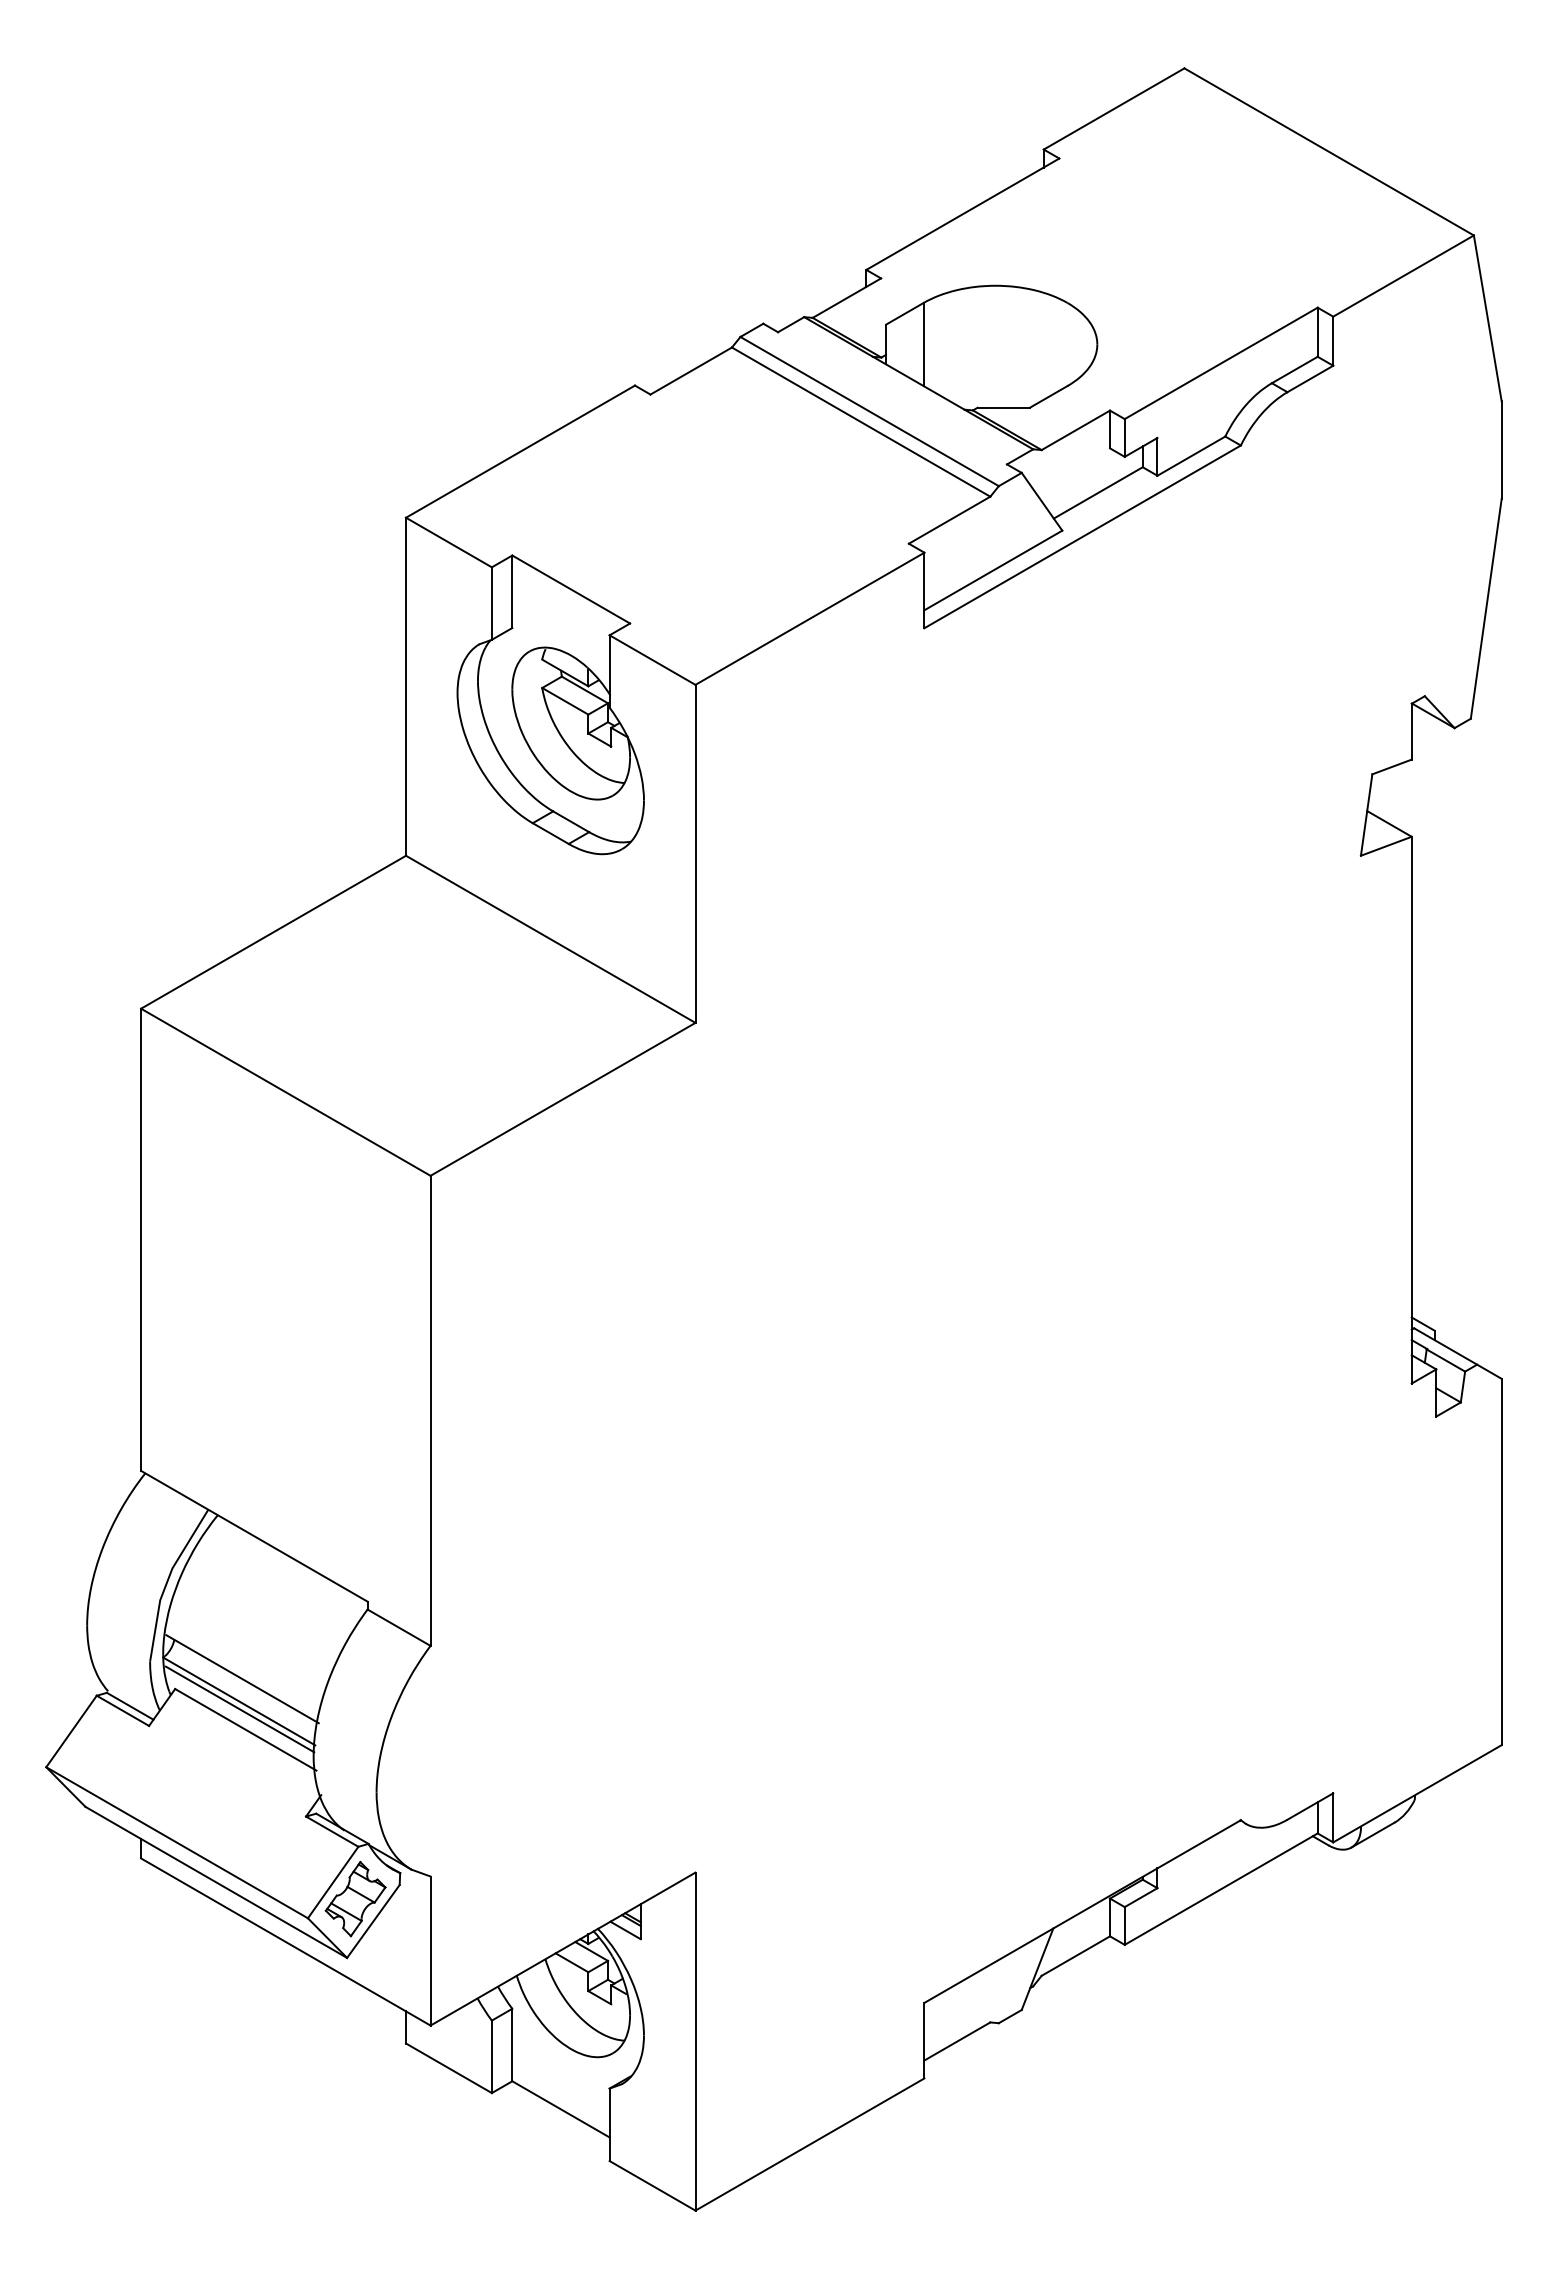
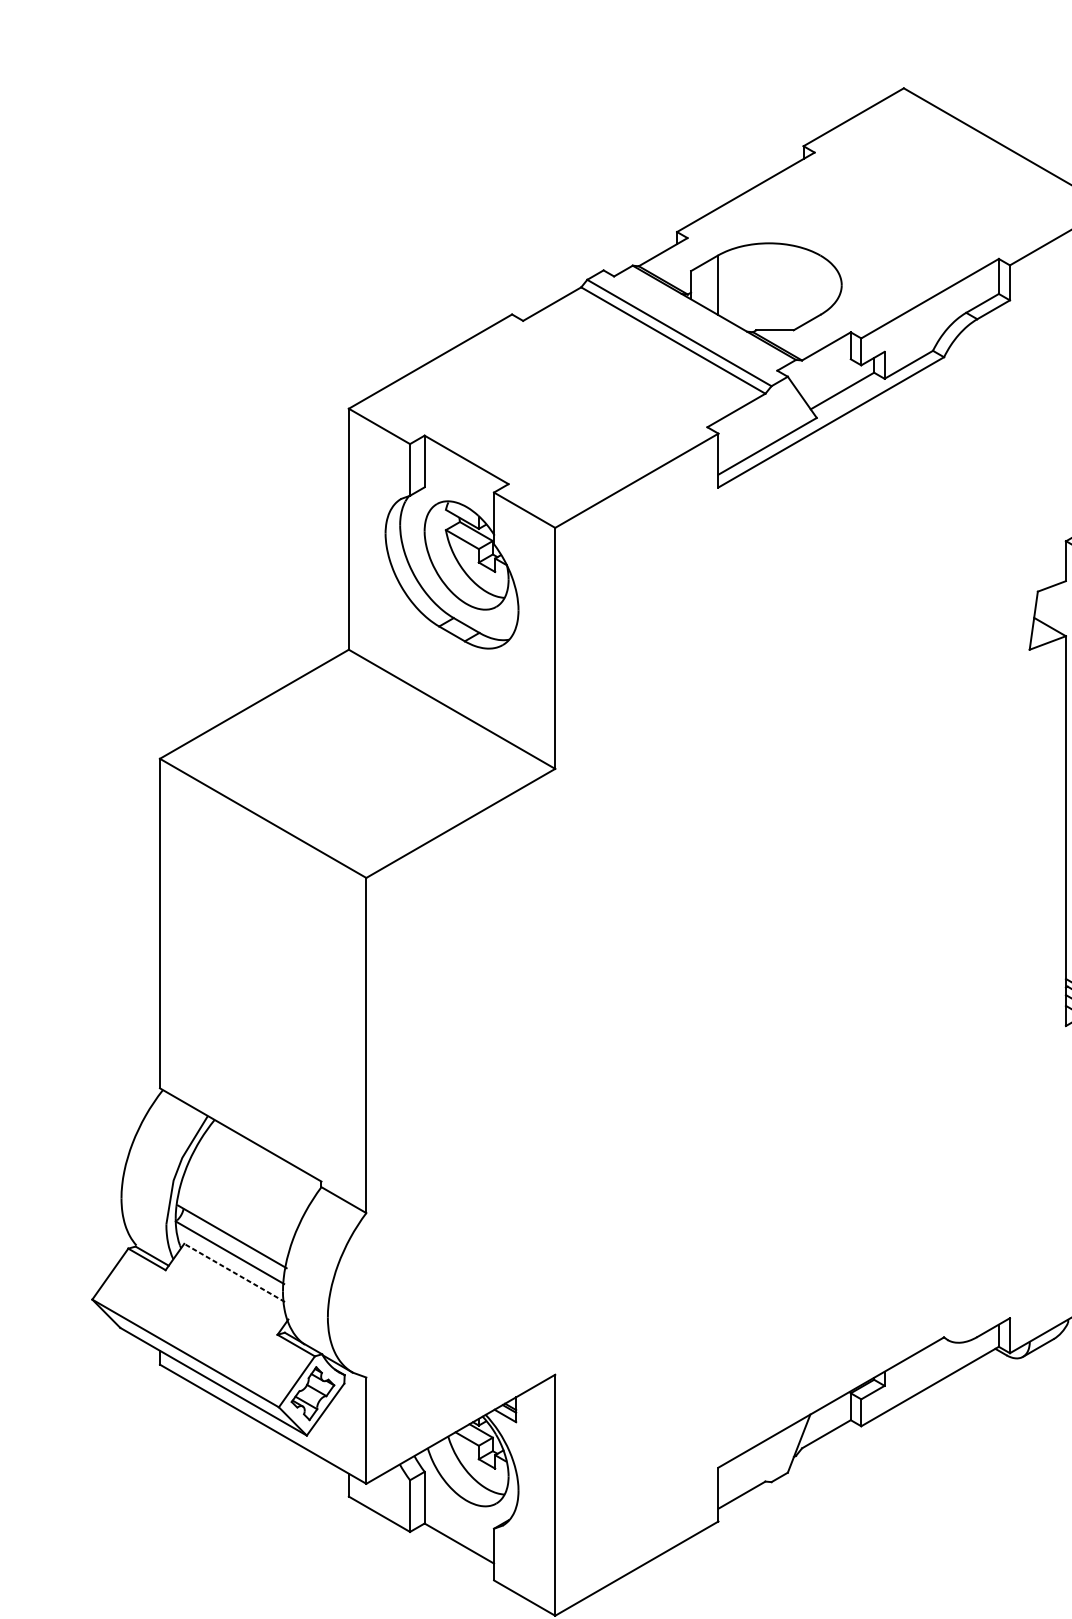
line: (239, 1709) -> (230, 1258), removed
line: (245, 1729) -> (234, 1272), solid -> dashed

